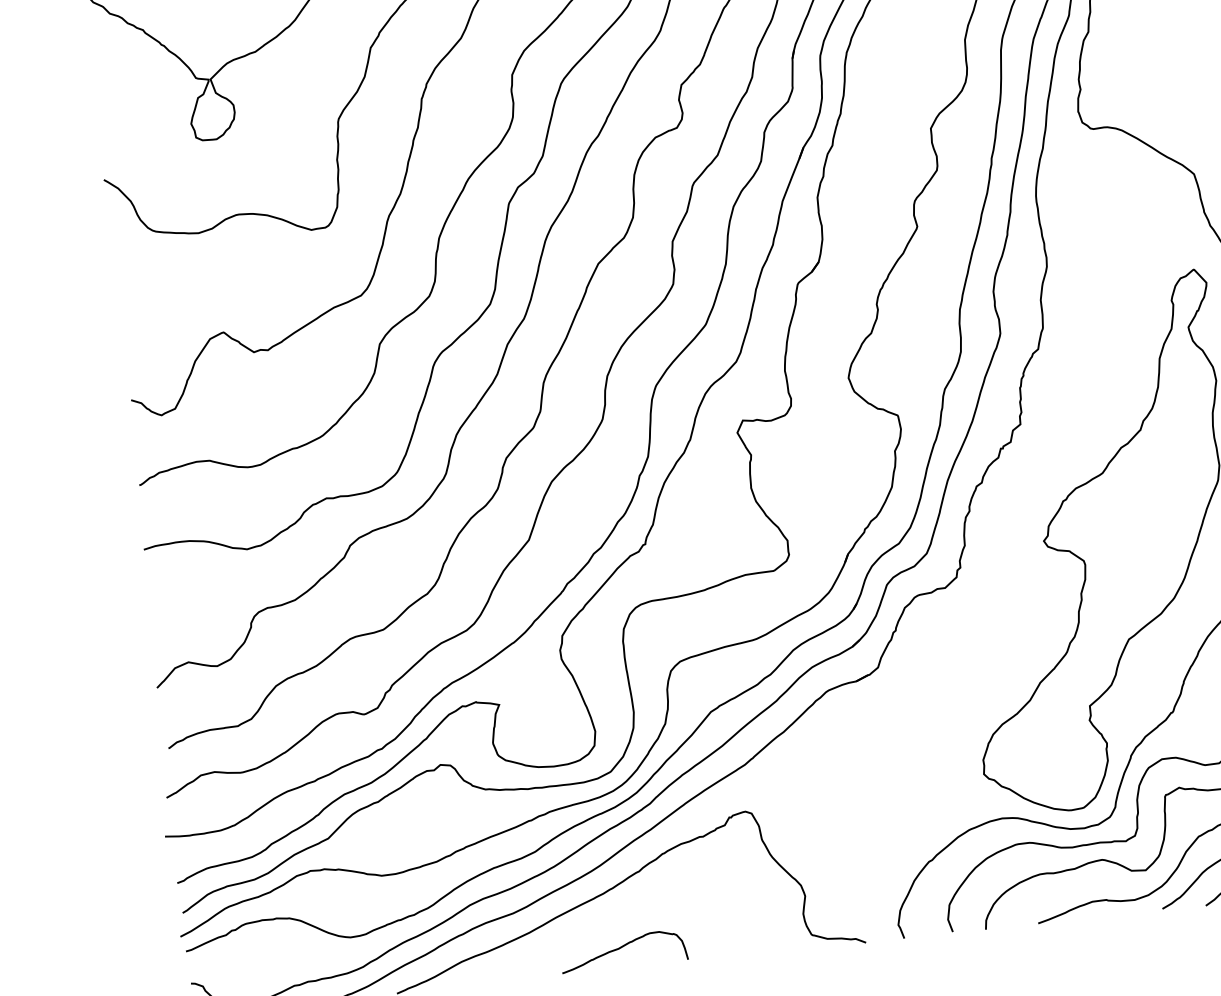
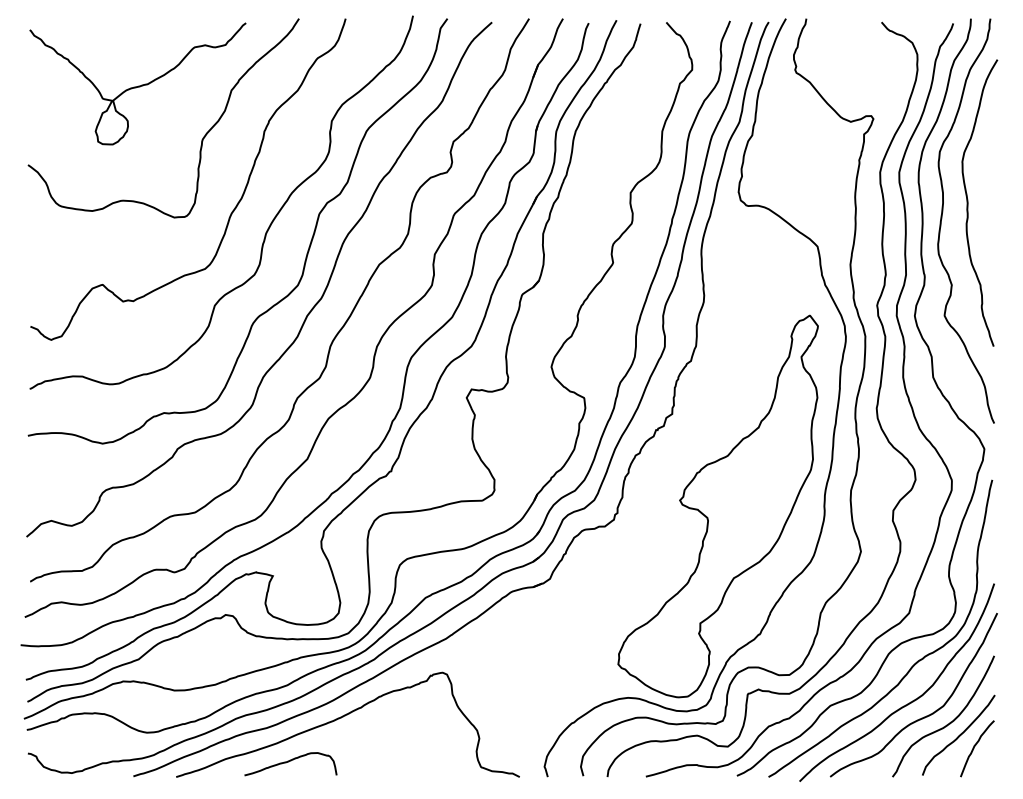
curve: (620, 949) -> (288, 762), moved

